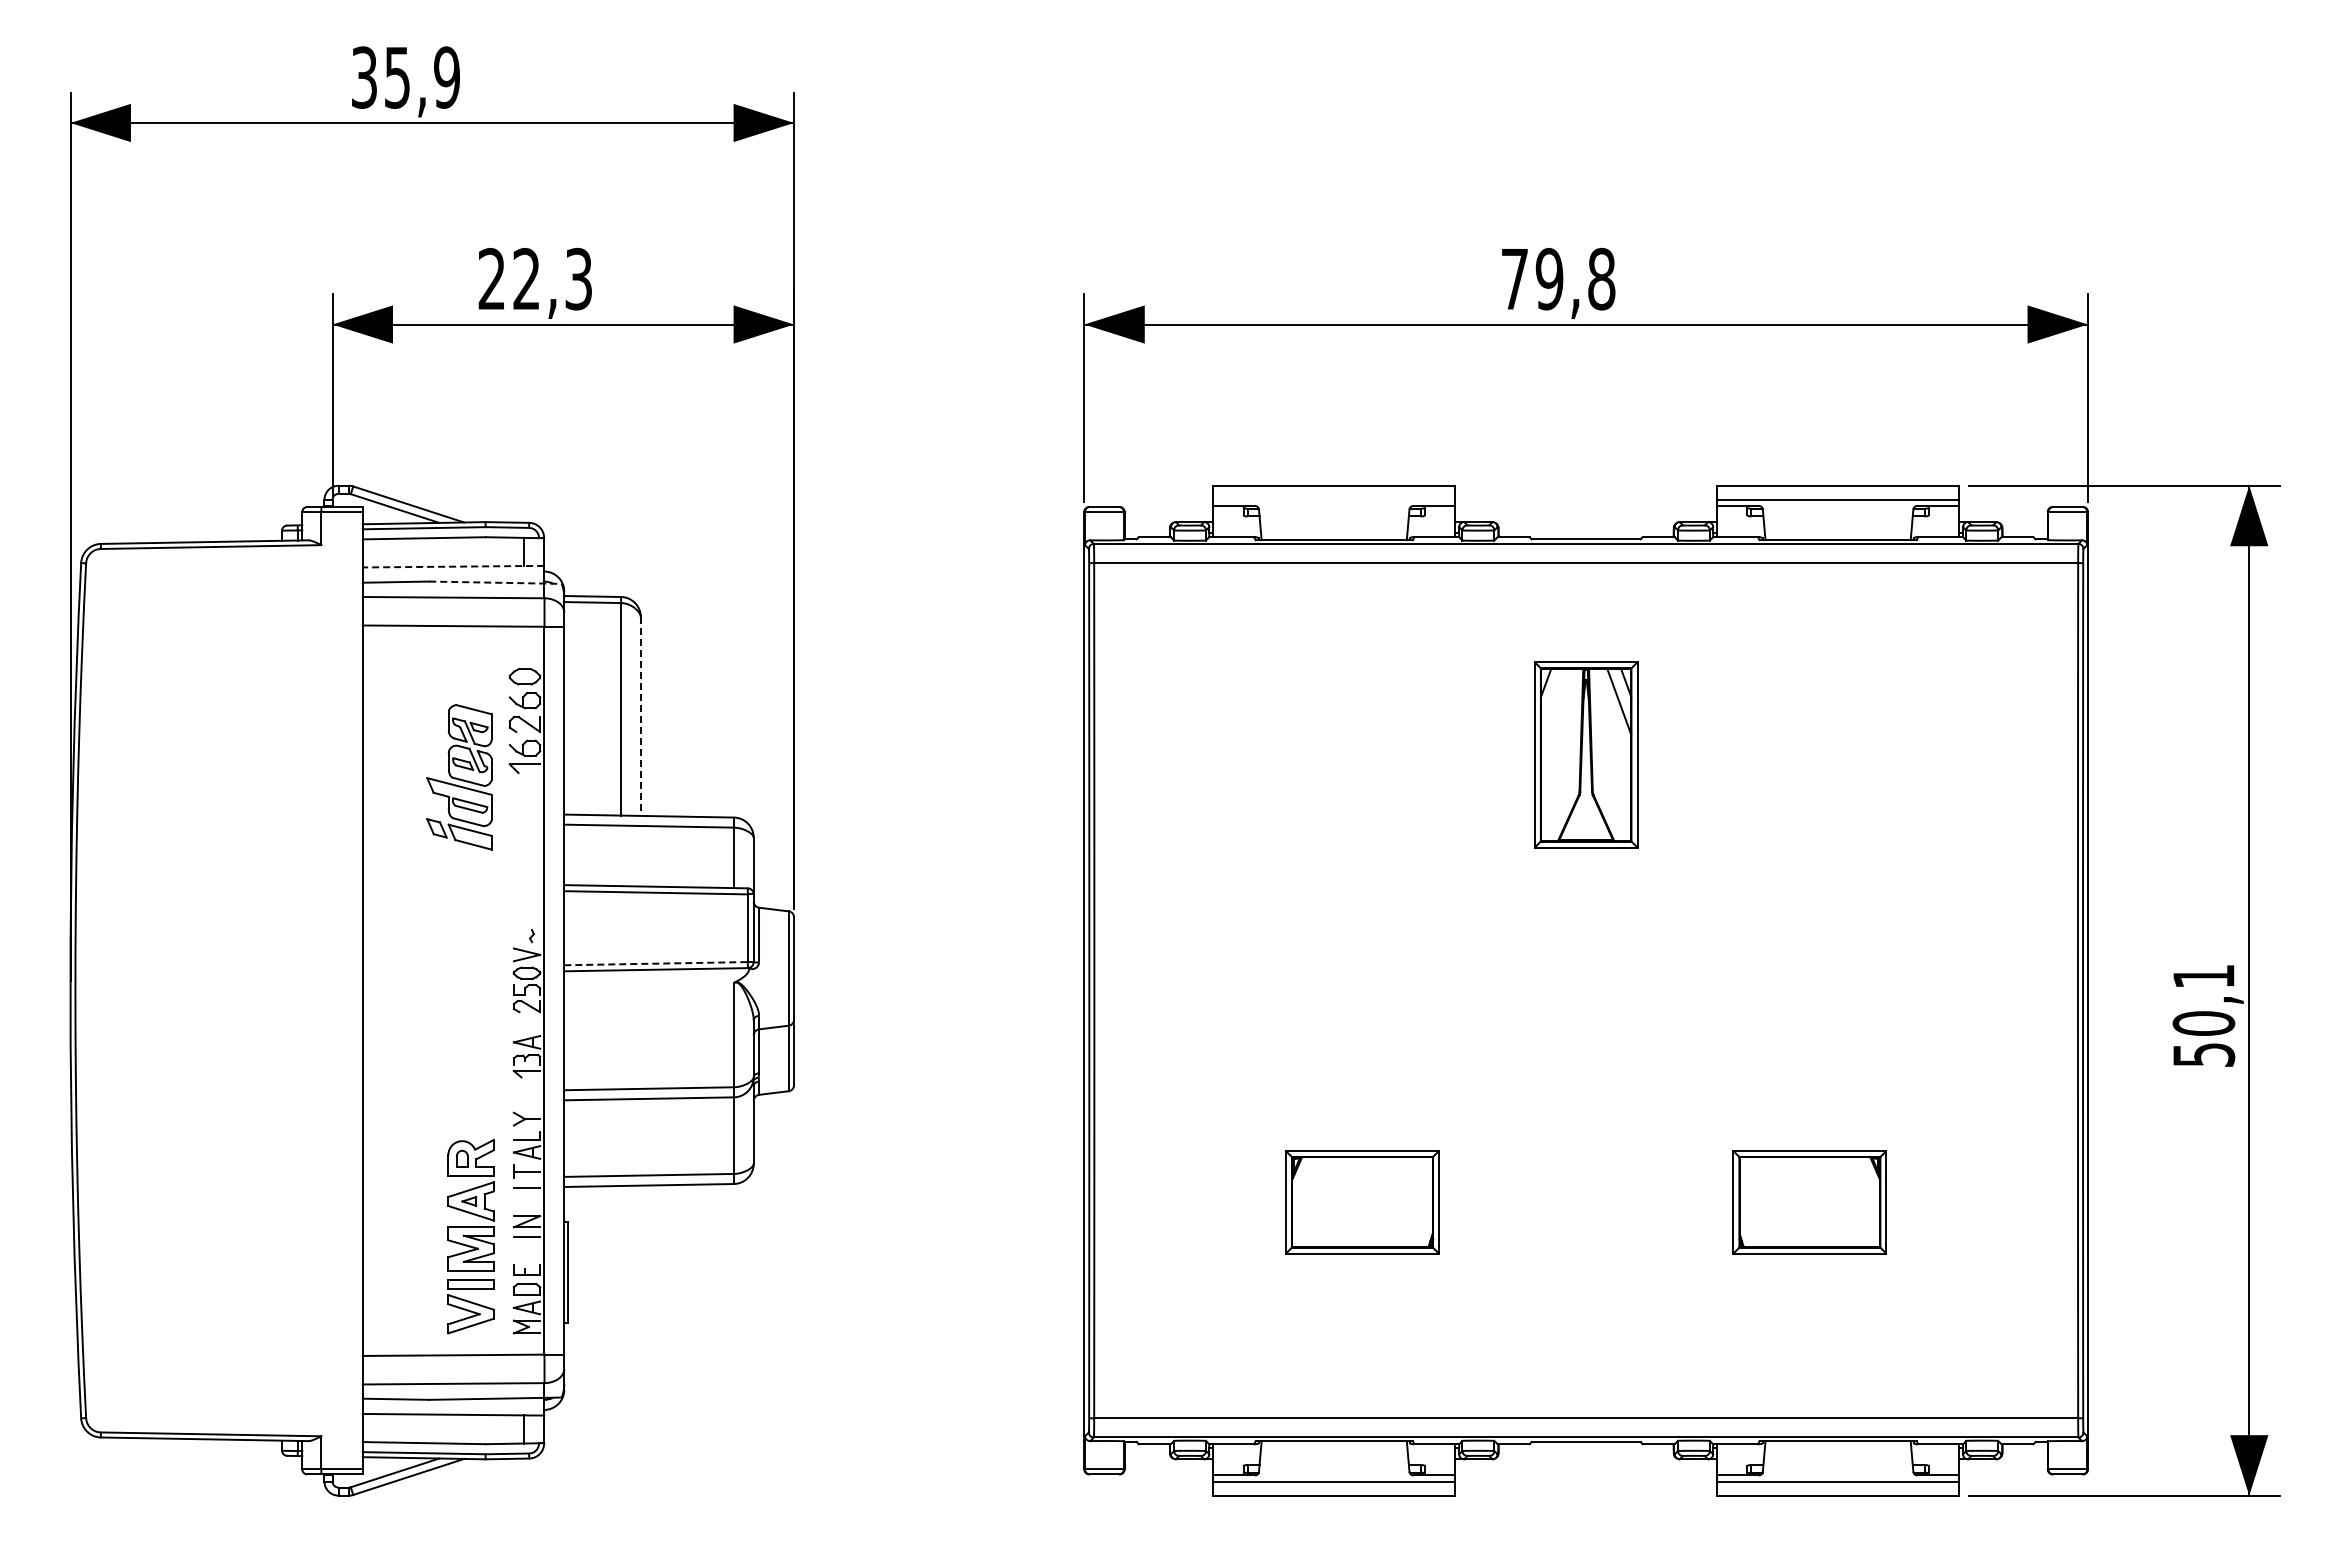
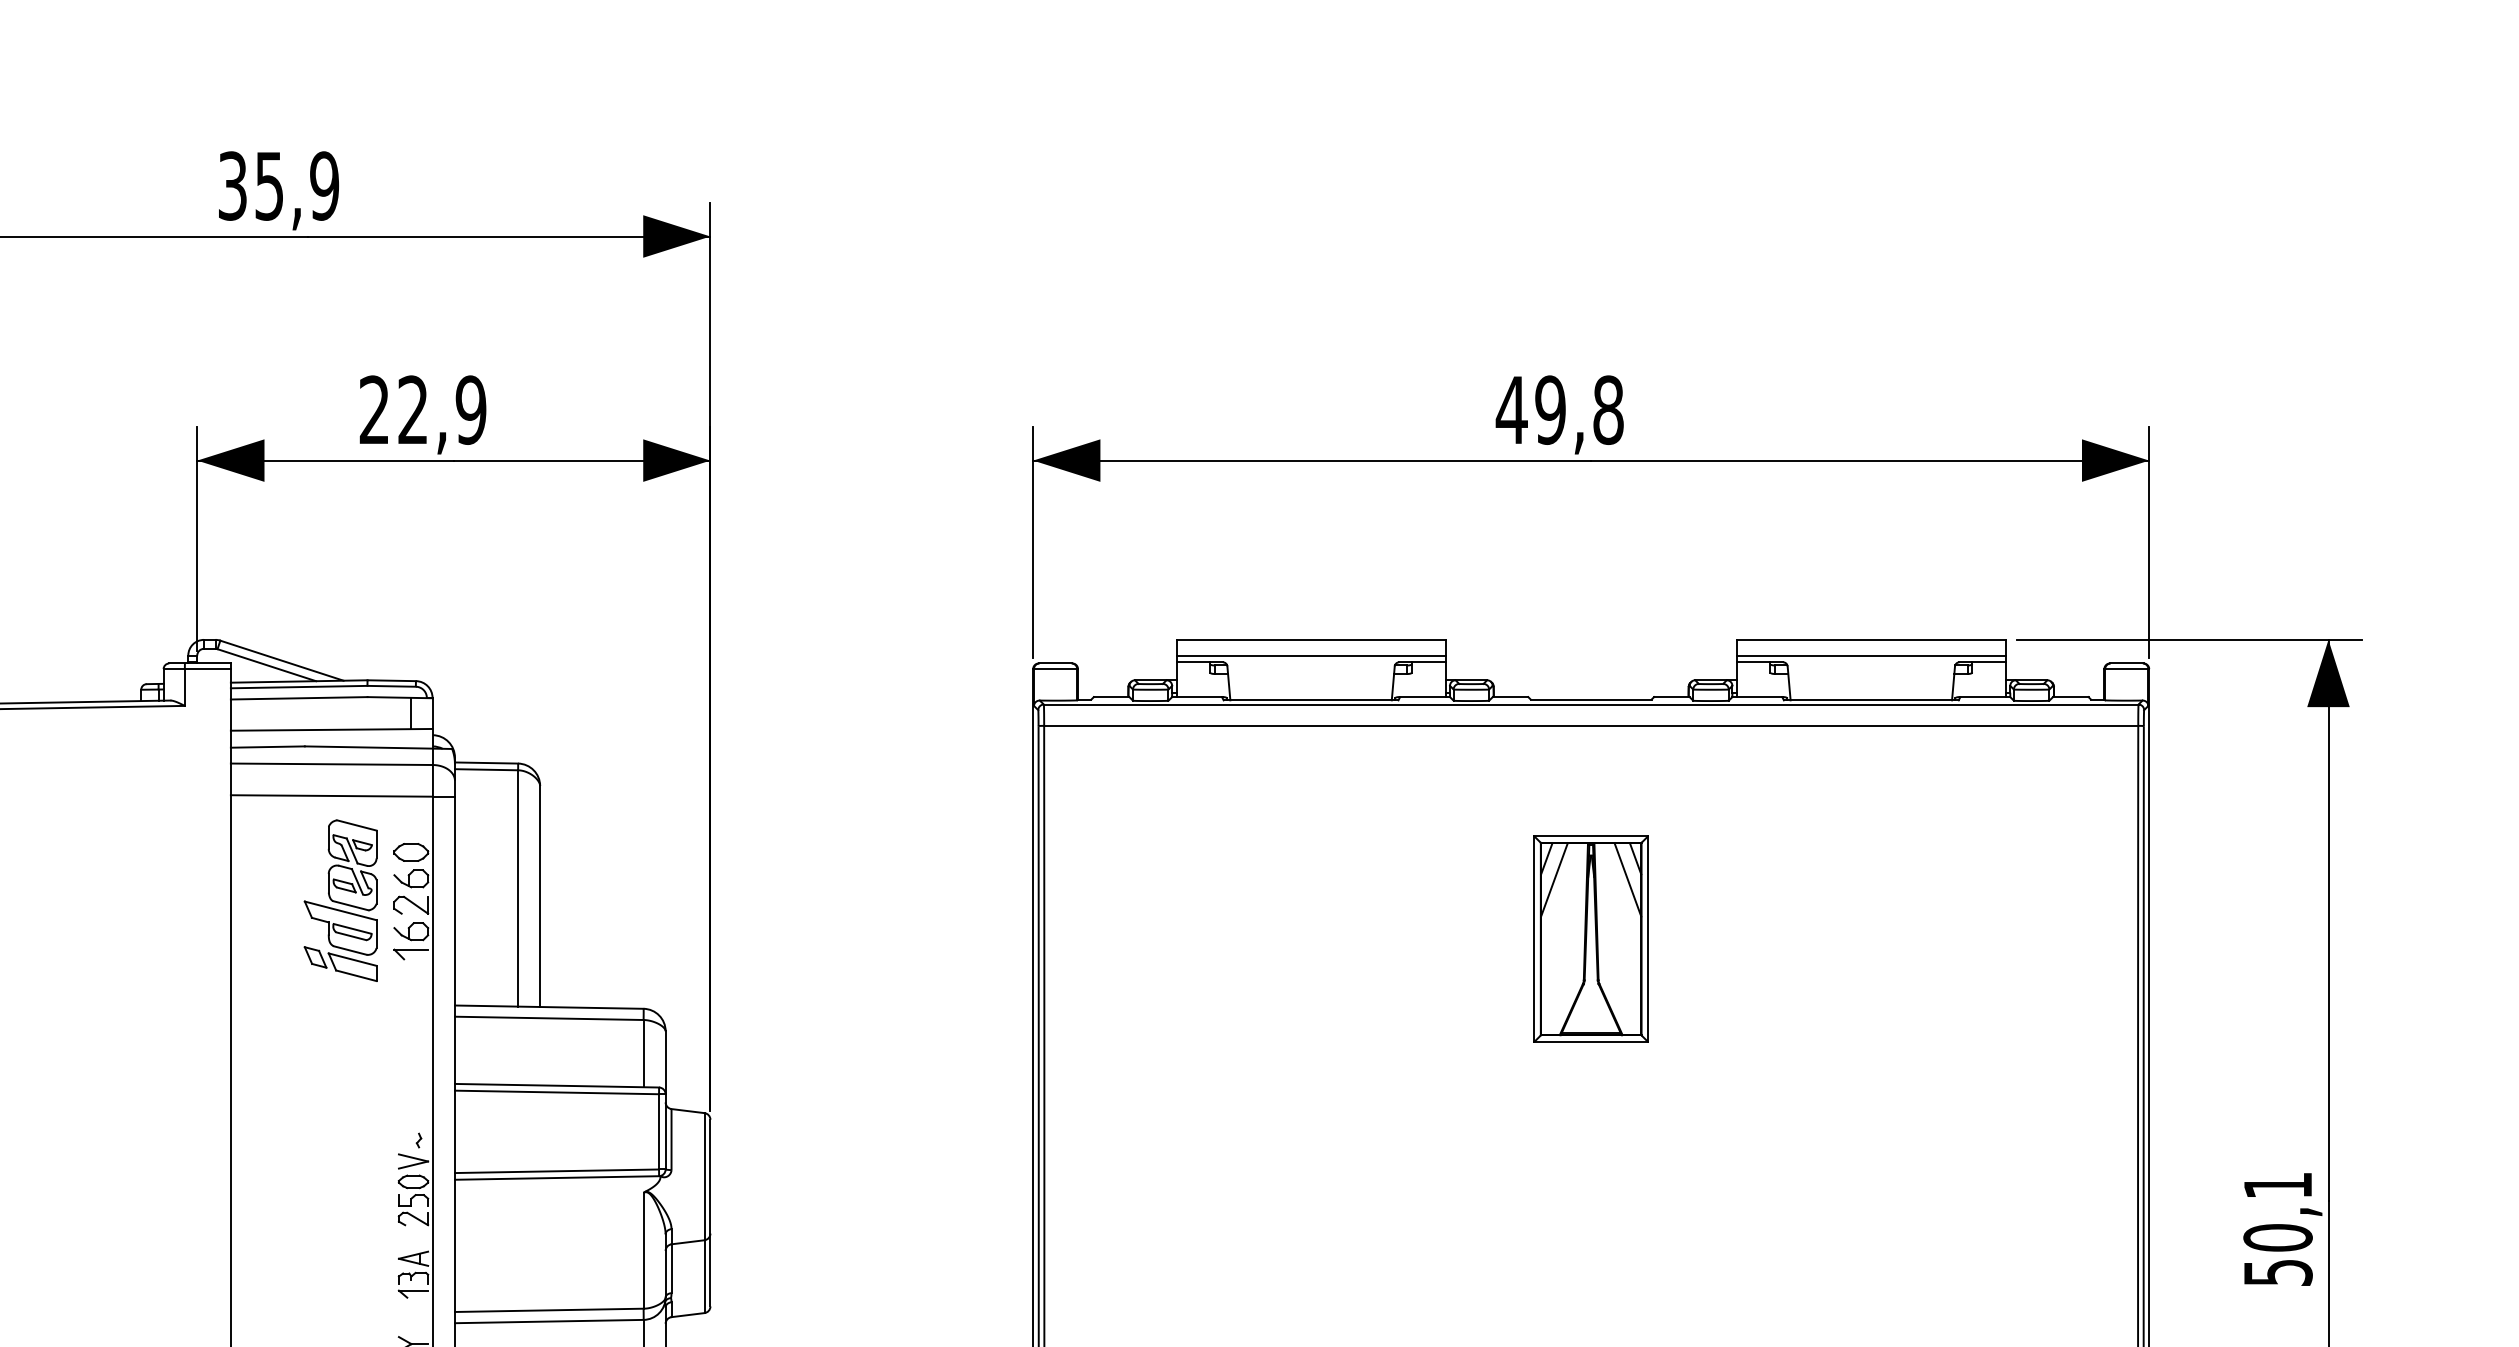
text: (578, 279) -> (470, 410), 22,3 -> 22,9
text: (1514, 279) -> (1511, 410), 79,8 -> 49,8
line: (1334, 499) -> (1311, 655), added
line: (453, 566) -> (331, 729), dashed -> solid
line: (496, 582) -> (379, 747), dashed -> solid
line: (1553, 701) -> (1554, 879), added
line: (640, 717) -> (539, 897), dashed -> solid
part: (459, 777) -> (340, 900), moved
line: (656, 963) -> (557, 1171), dashed -> solid

